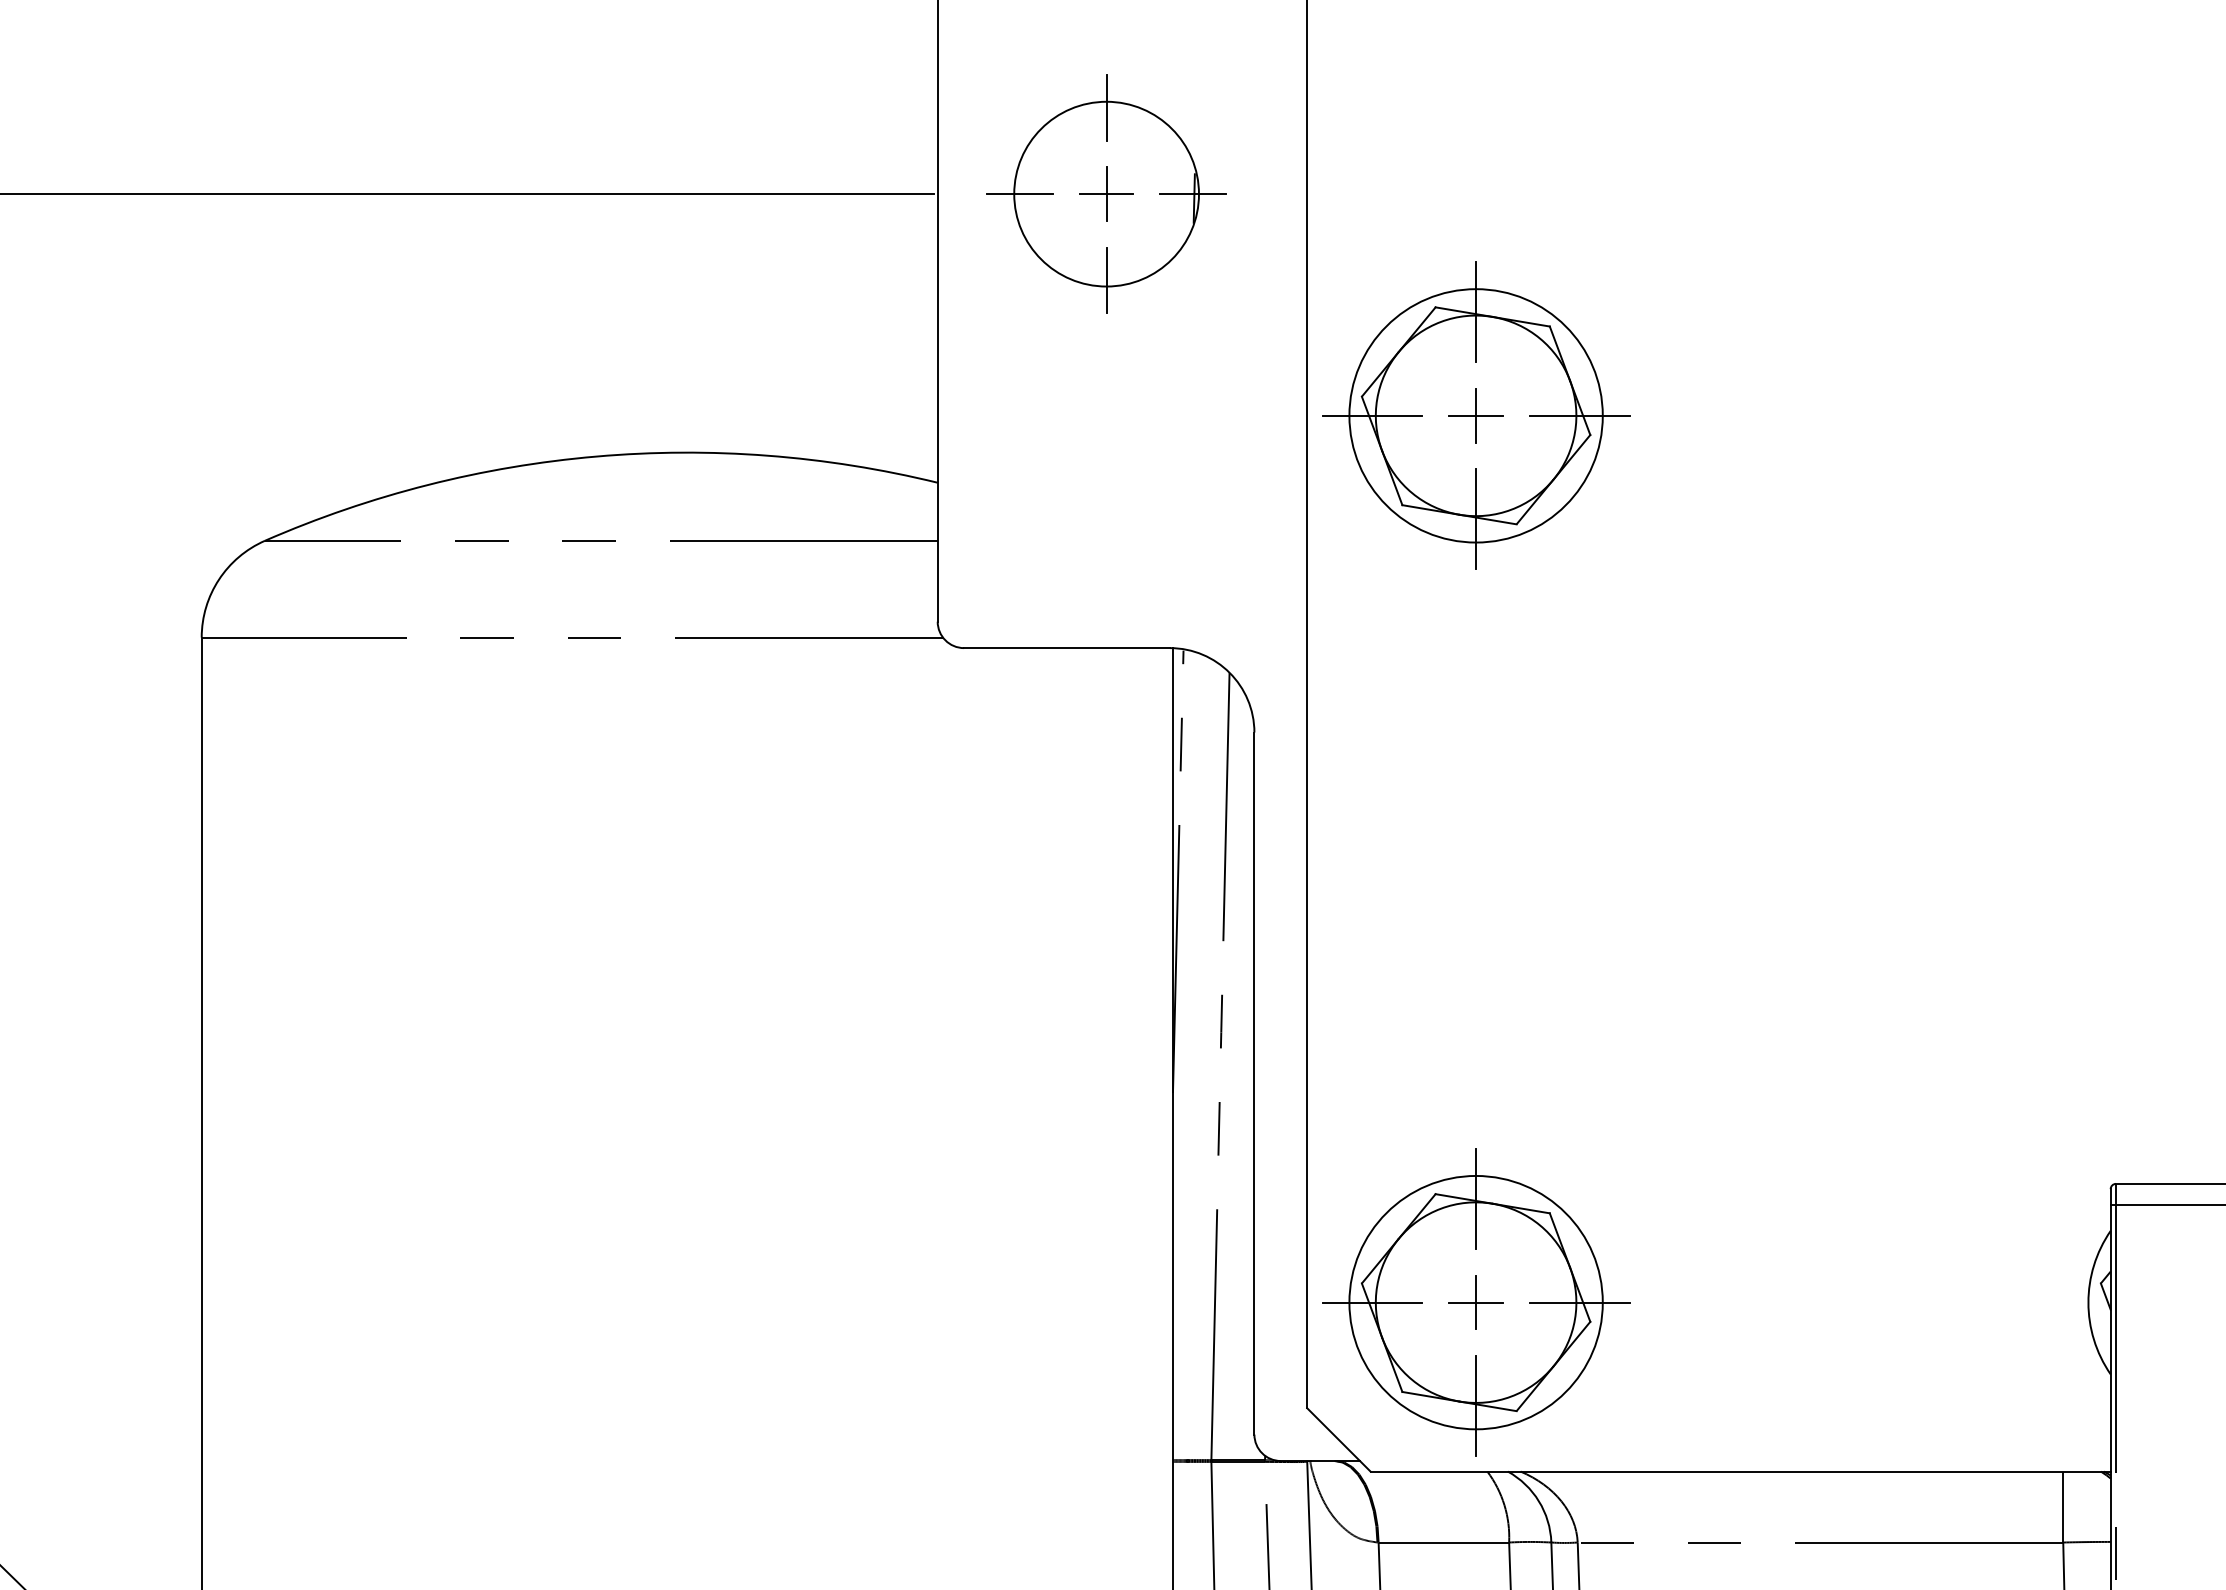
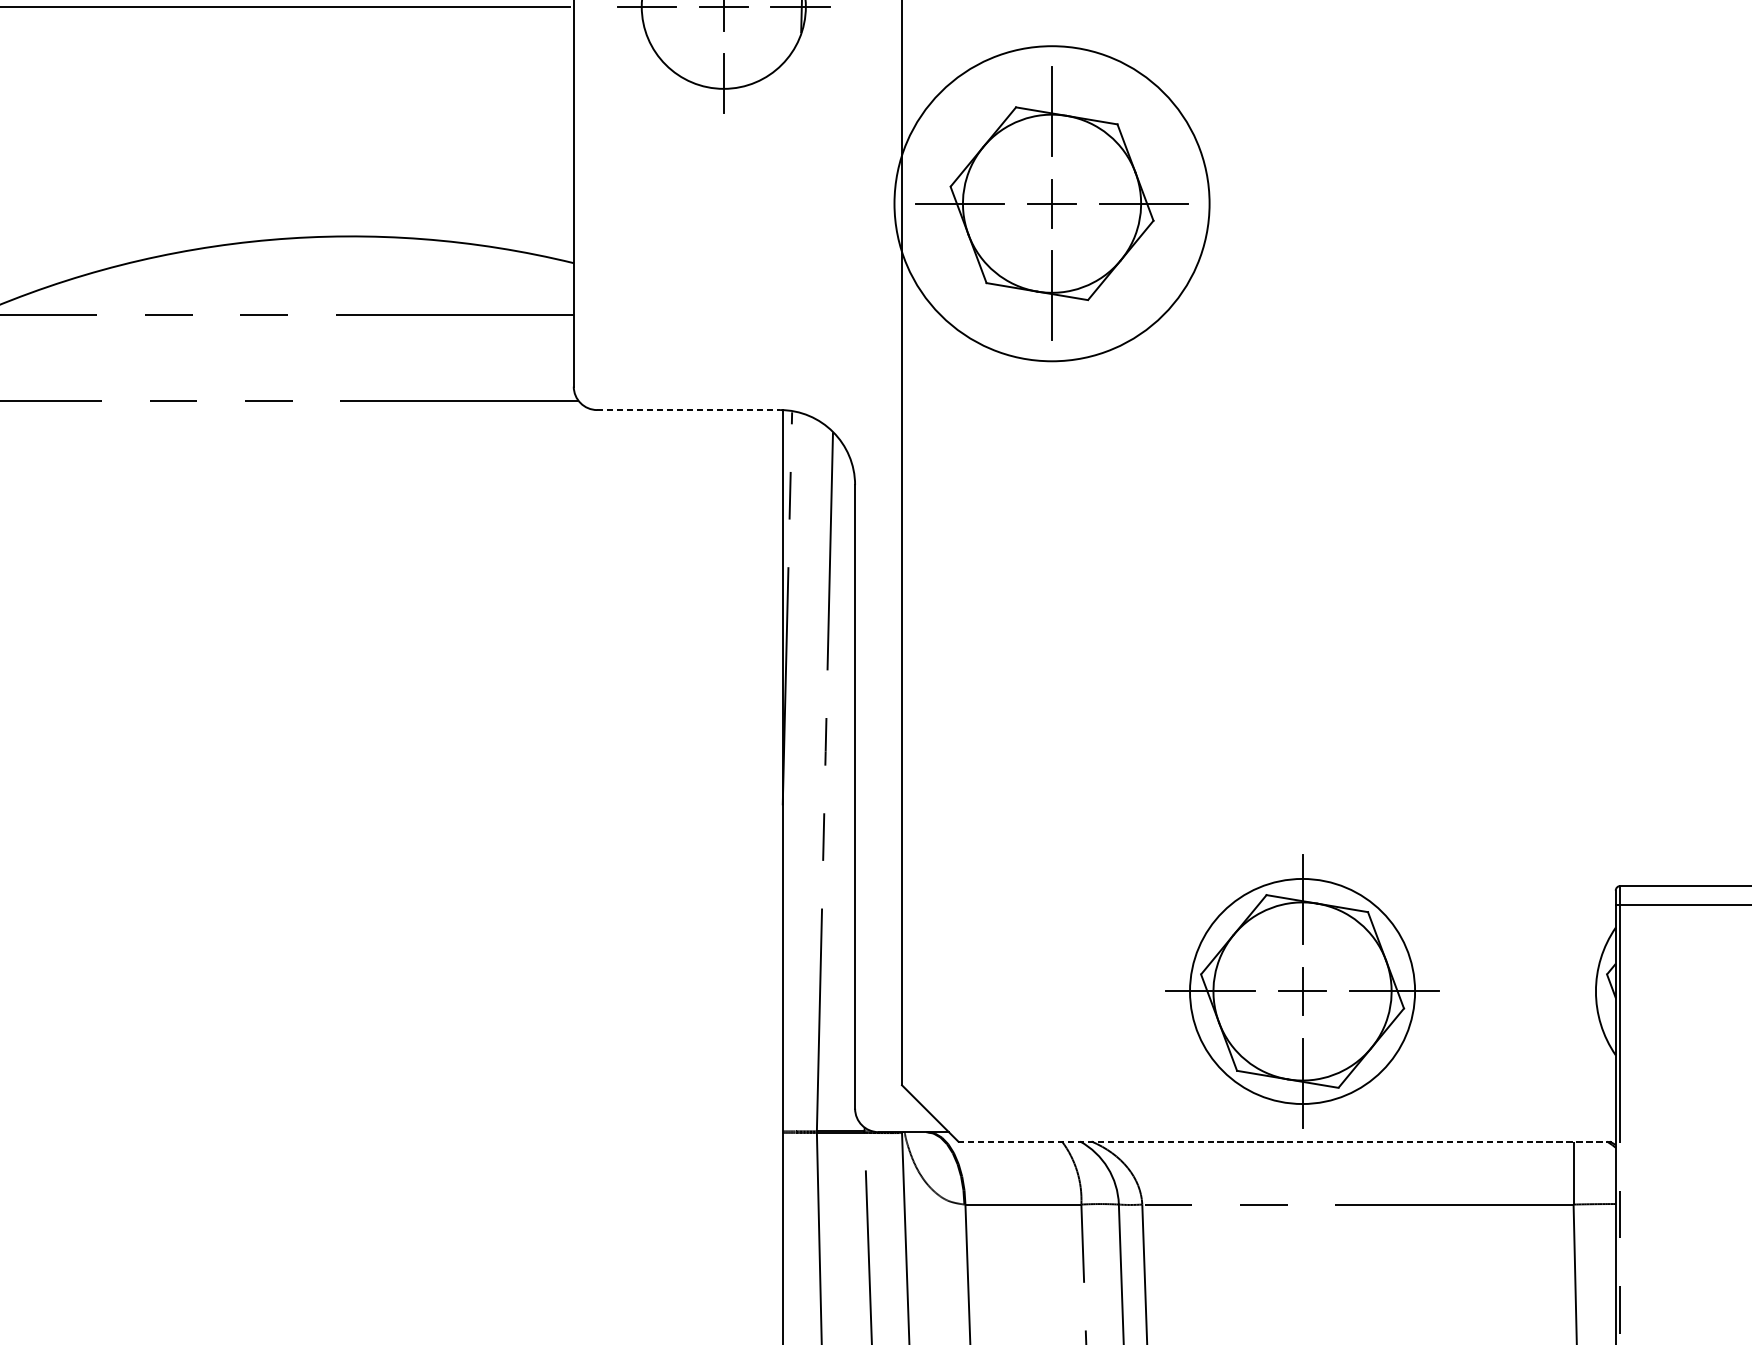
circle: (1475, 415) -> (1051, 203), size x1.4
line: (1067, 648) -> (689, 410), solid -> dashed
part: (1476, 1302) -> (1302, 991), moved
line: (1741, 1471) -> (1287, 1141), solid -> dashed

